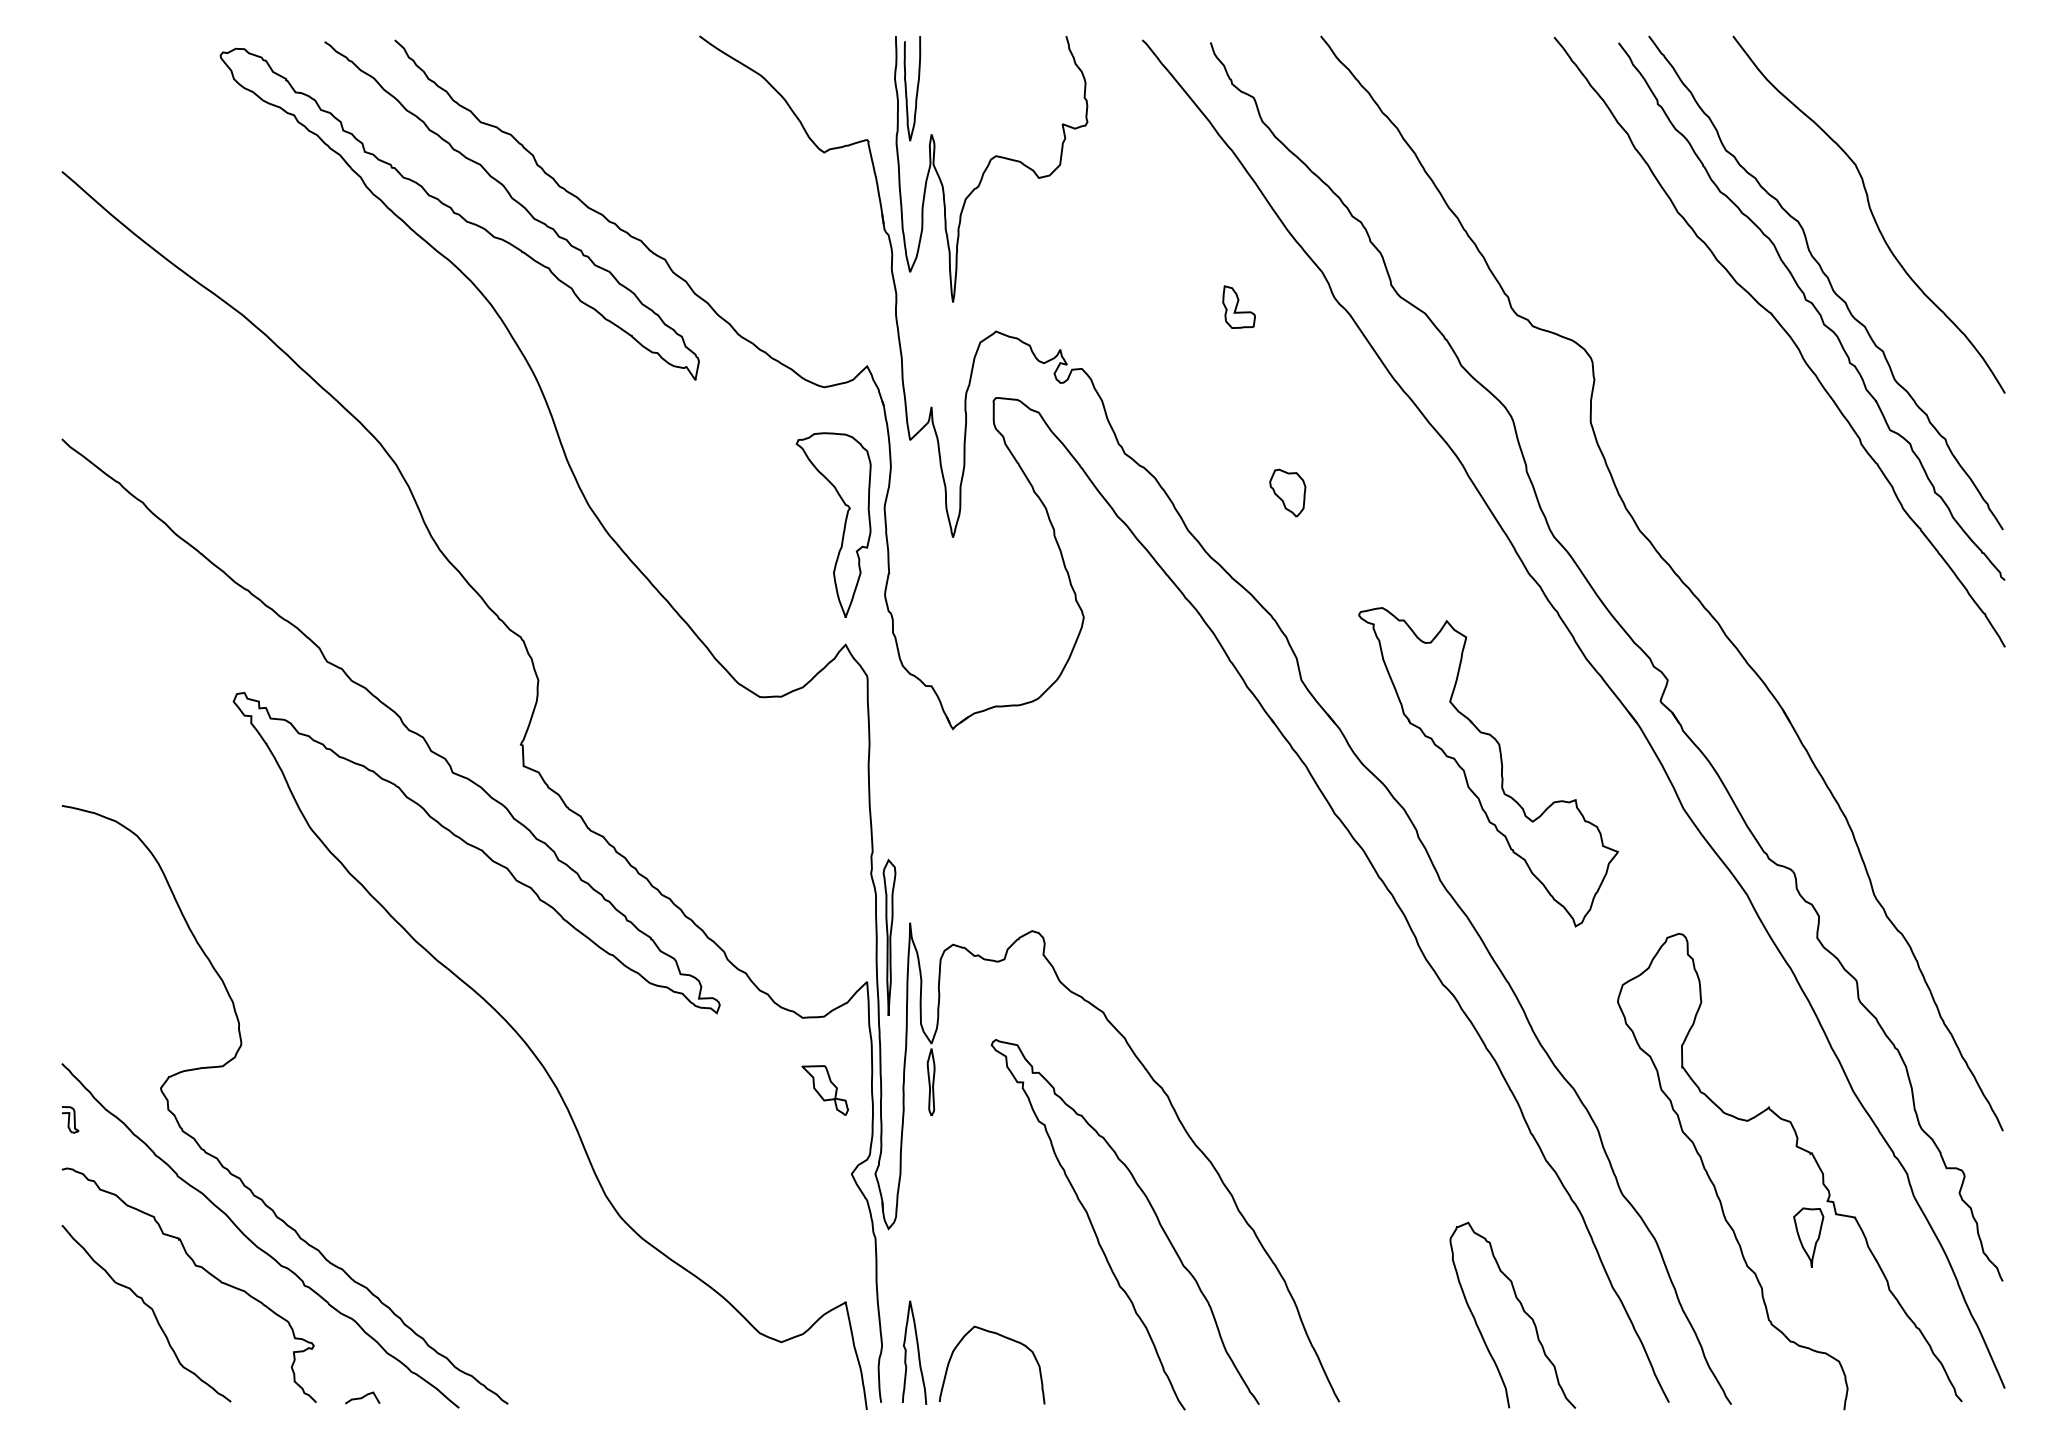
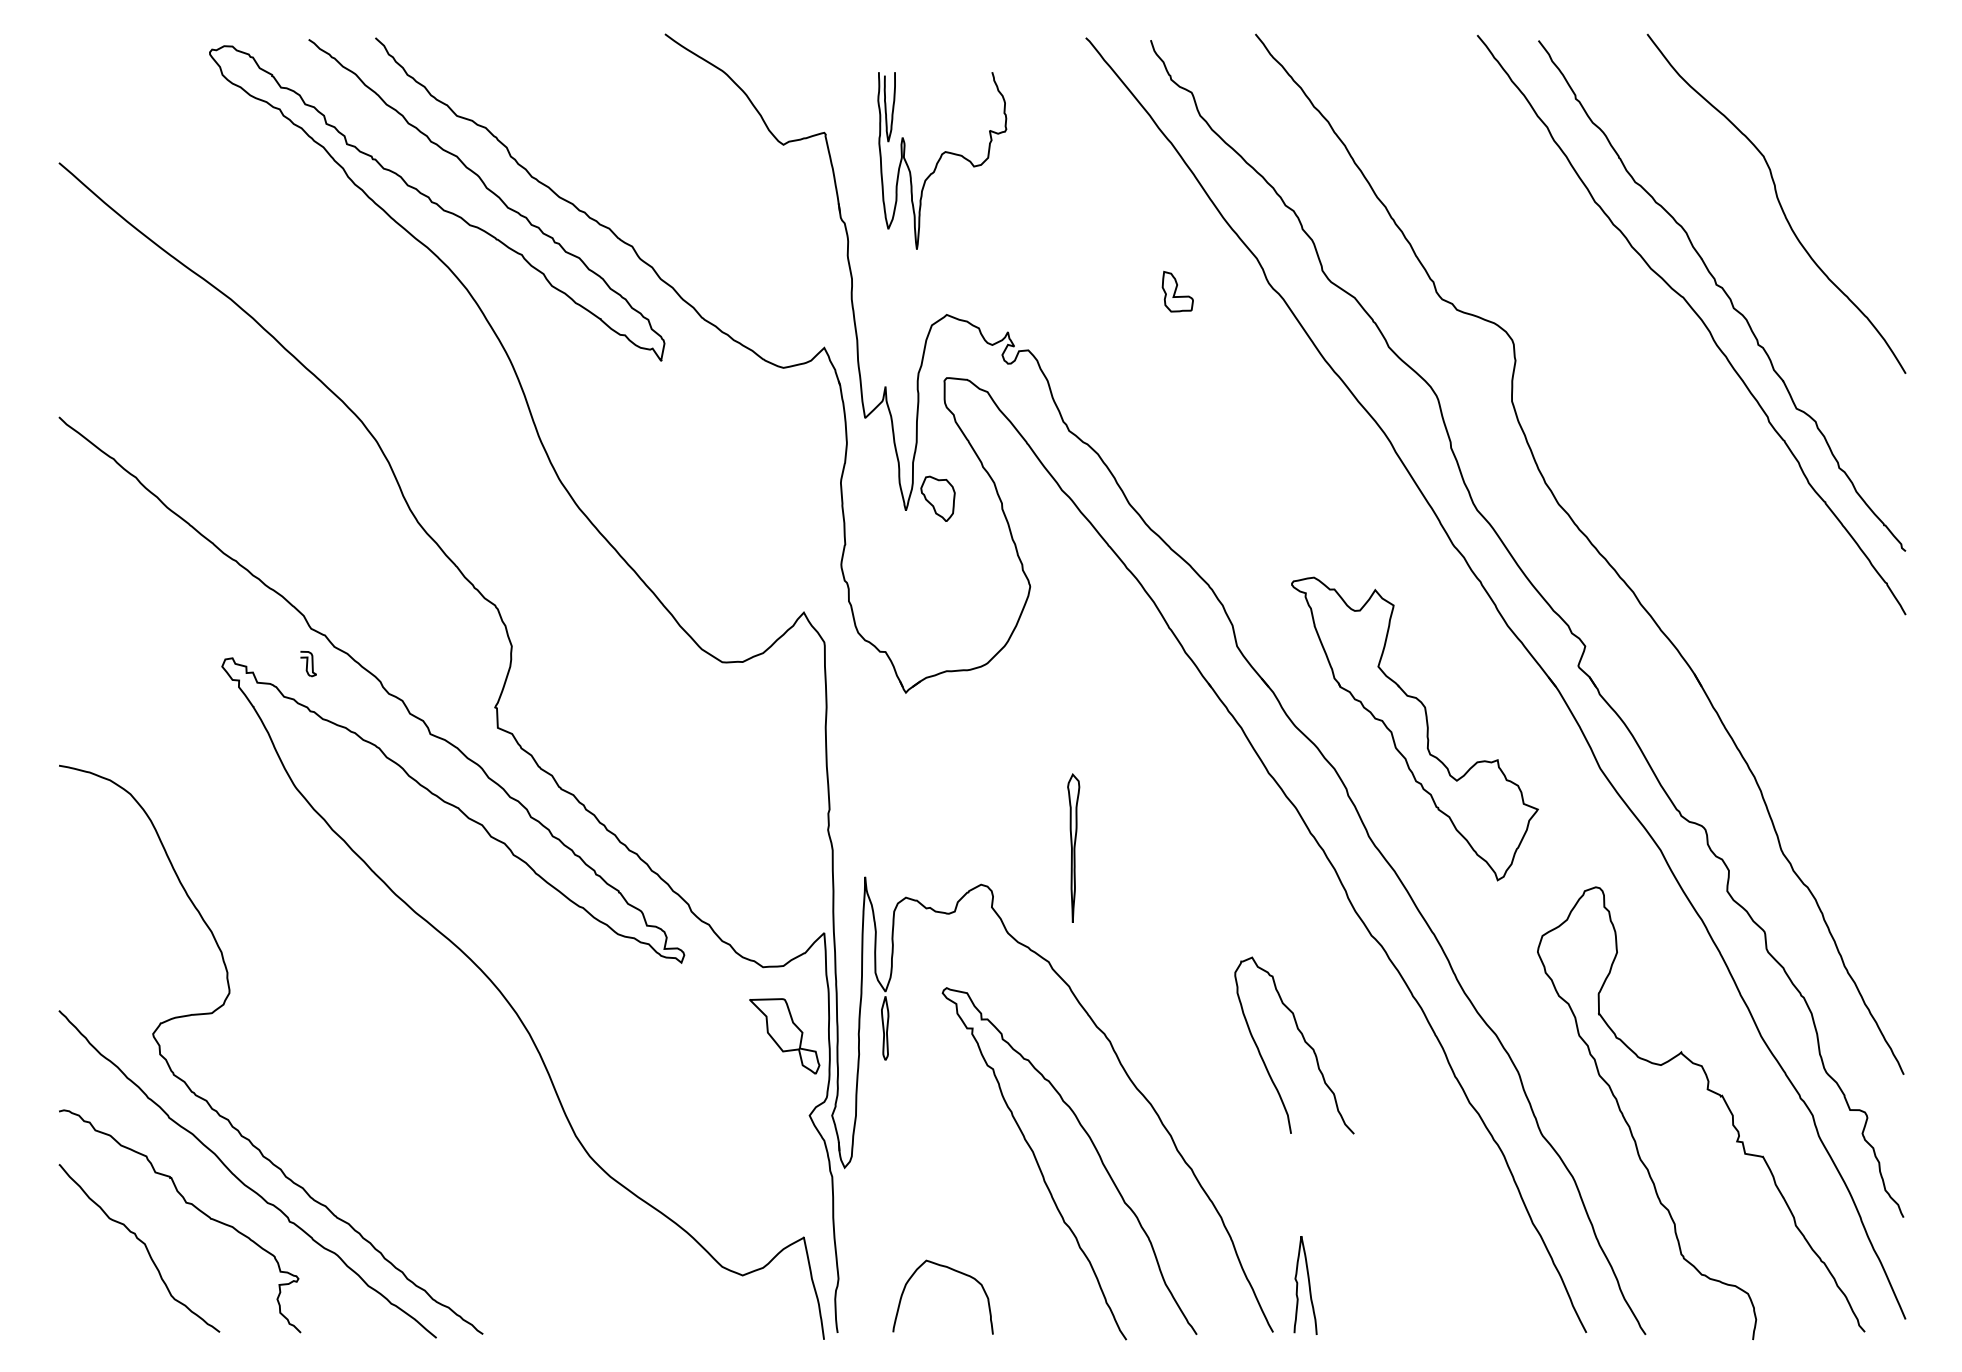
part: (991, 169) -> (942, 160), size x0.7
curve: (1828, 282) -> (1737, 268), removed
part: (1287, 492) -> (937, 498), moved
part: (843, 527) -> (801, 501), removed
part: (889, 936) -> (1073, 847), moved
part: (824, 1090) -> (783, 1036), size x1.6
part: (70, 1119) -> (308, 663), moved
part: (1808, 1237) -> (1718, 1175), removed
curve: (1522, 1309) -> (1303, 1040), moved
curve: (917, 1352) -> (1308, 1285), moved
curve: (362, 1397) -> (344, 1327), removed

